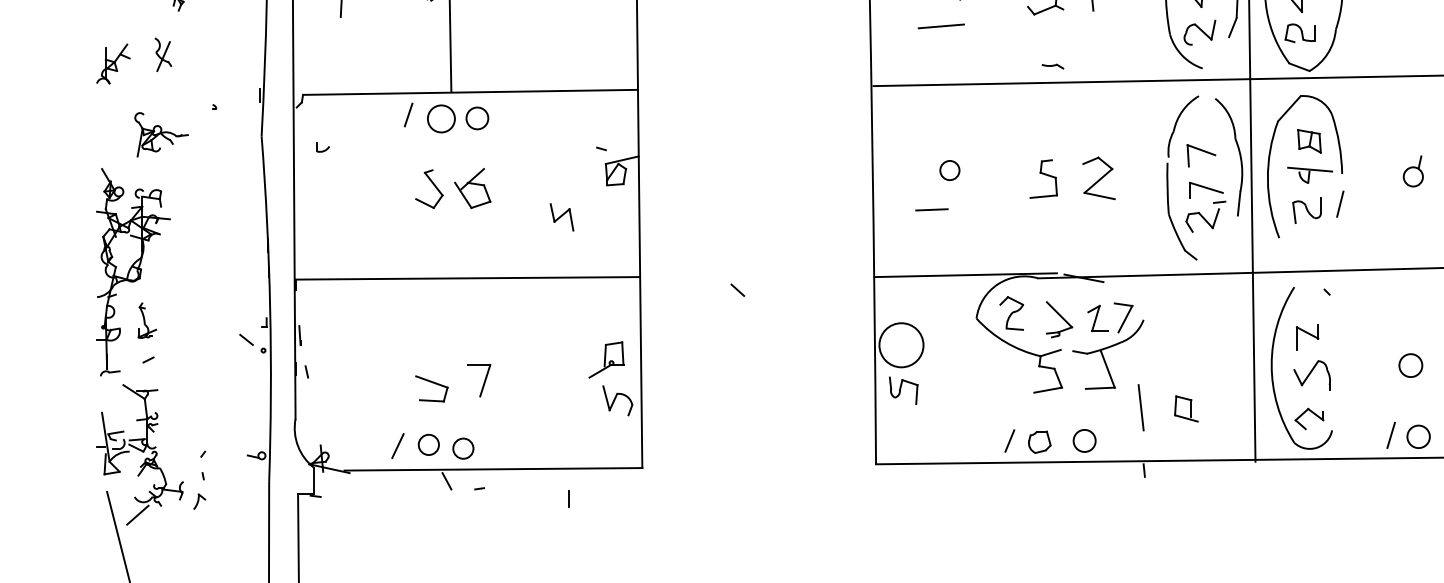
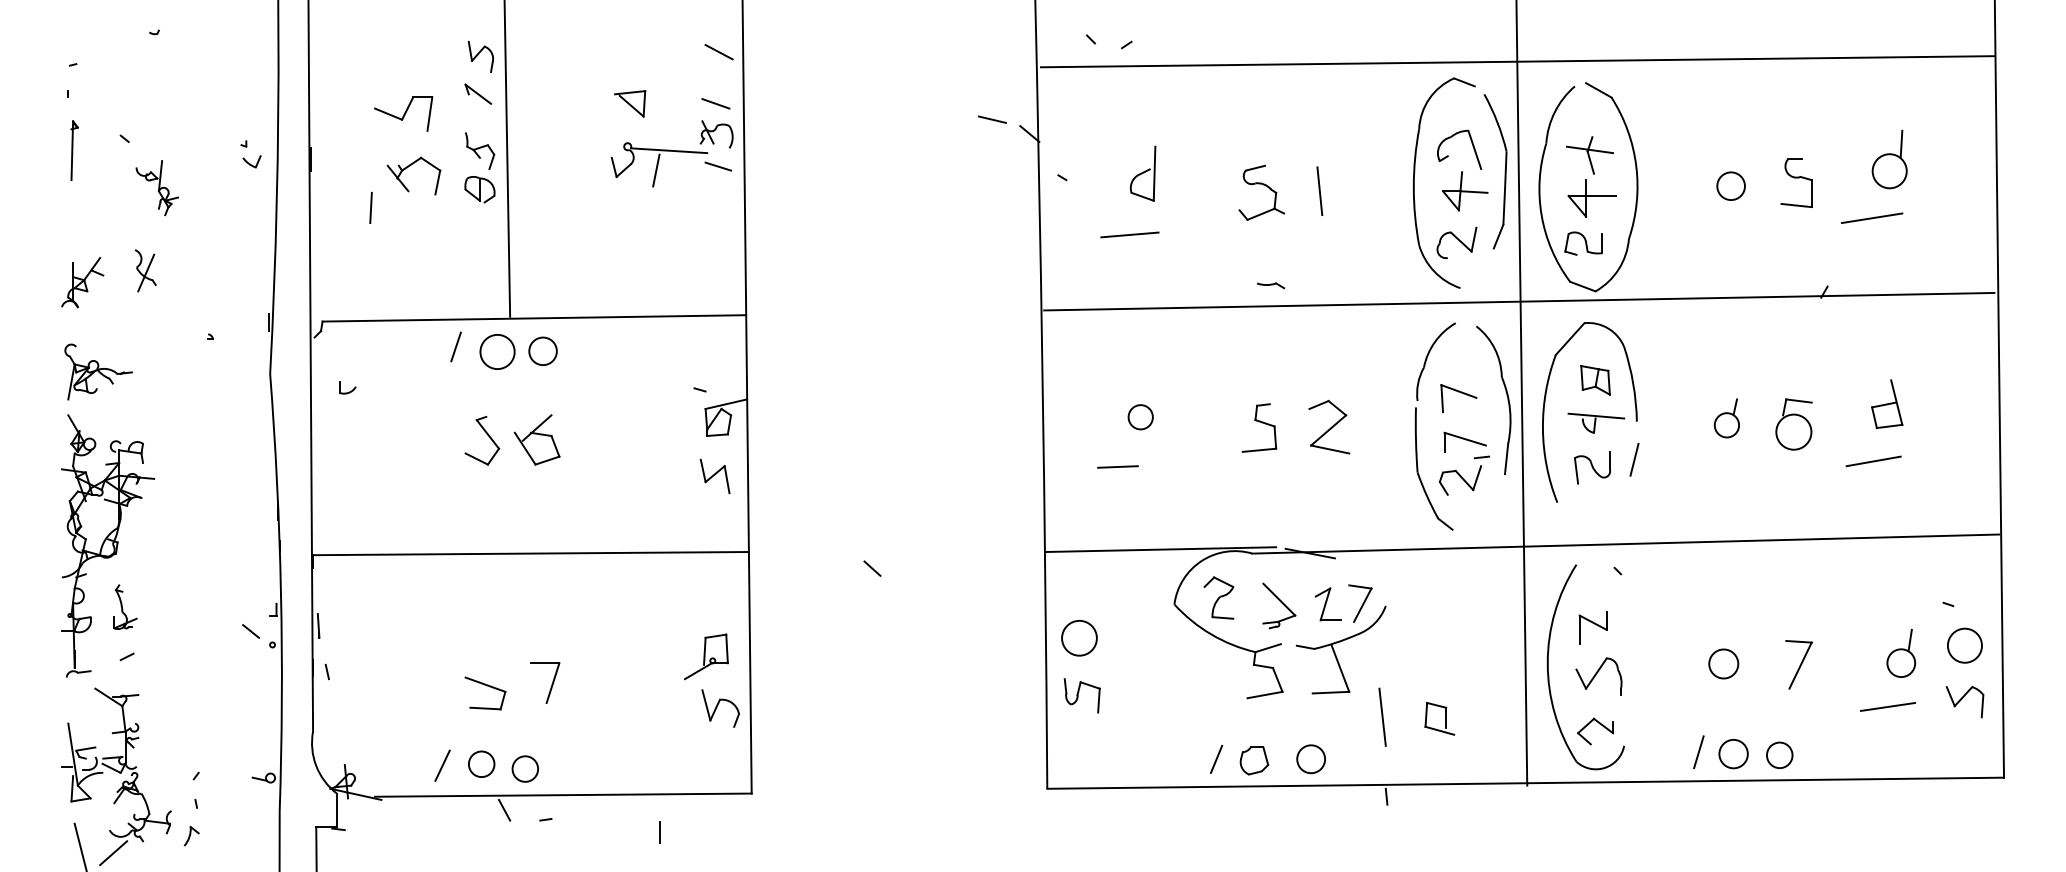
part: (161, 134) -> (98, 371), moved
part: (561, 217) -> (714, 476), moved
circle: (901, 344) -> (1079, 637), size x0.62

